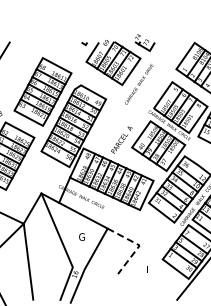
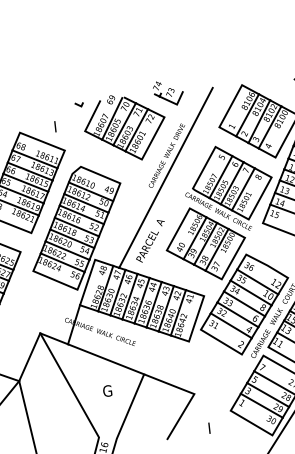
line: (136, 98) -> (165, 177), added
line: (139, 245) -> (194, 394), dashed -> solid

